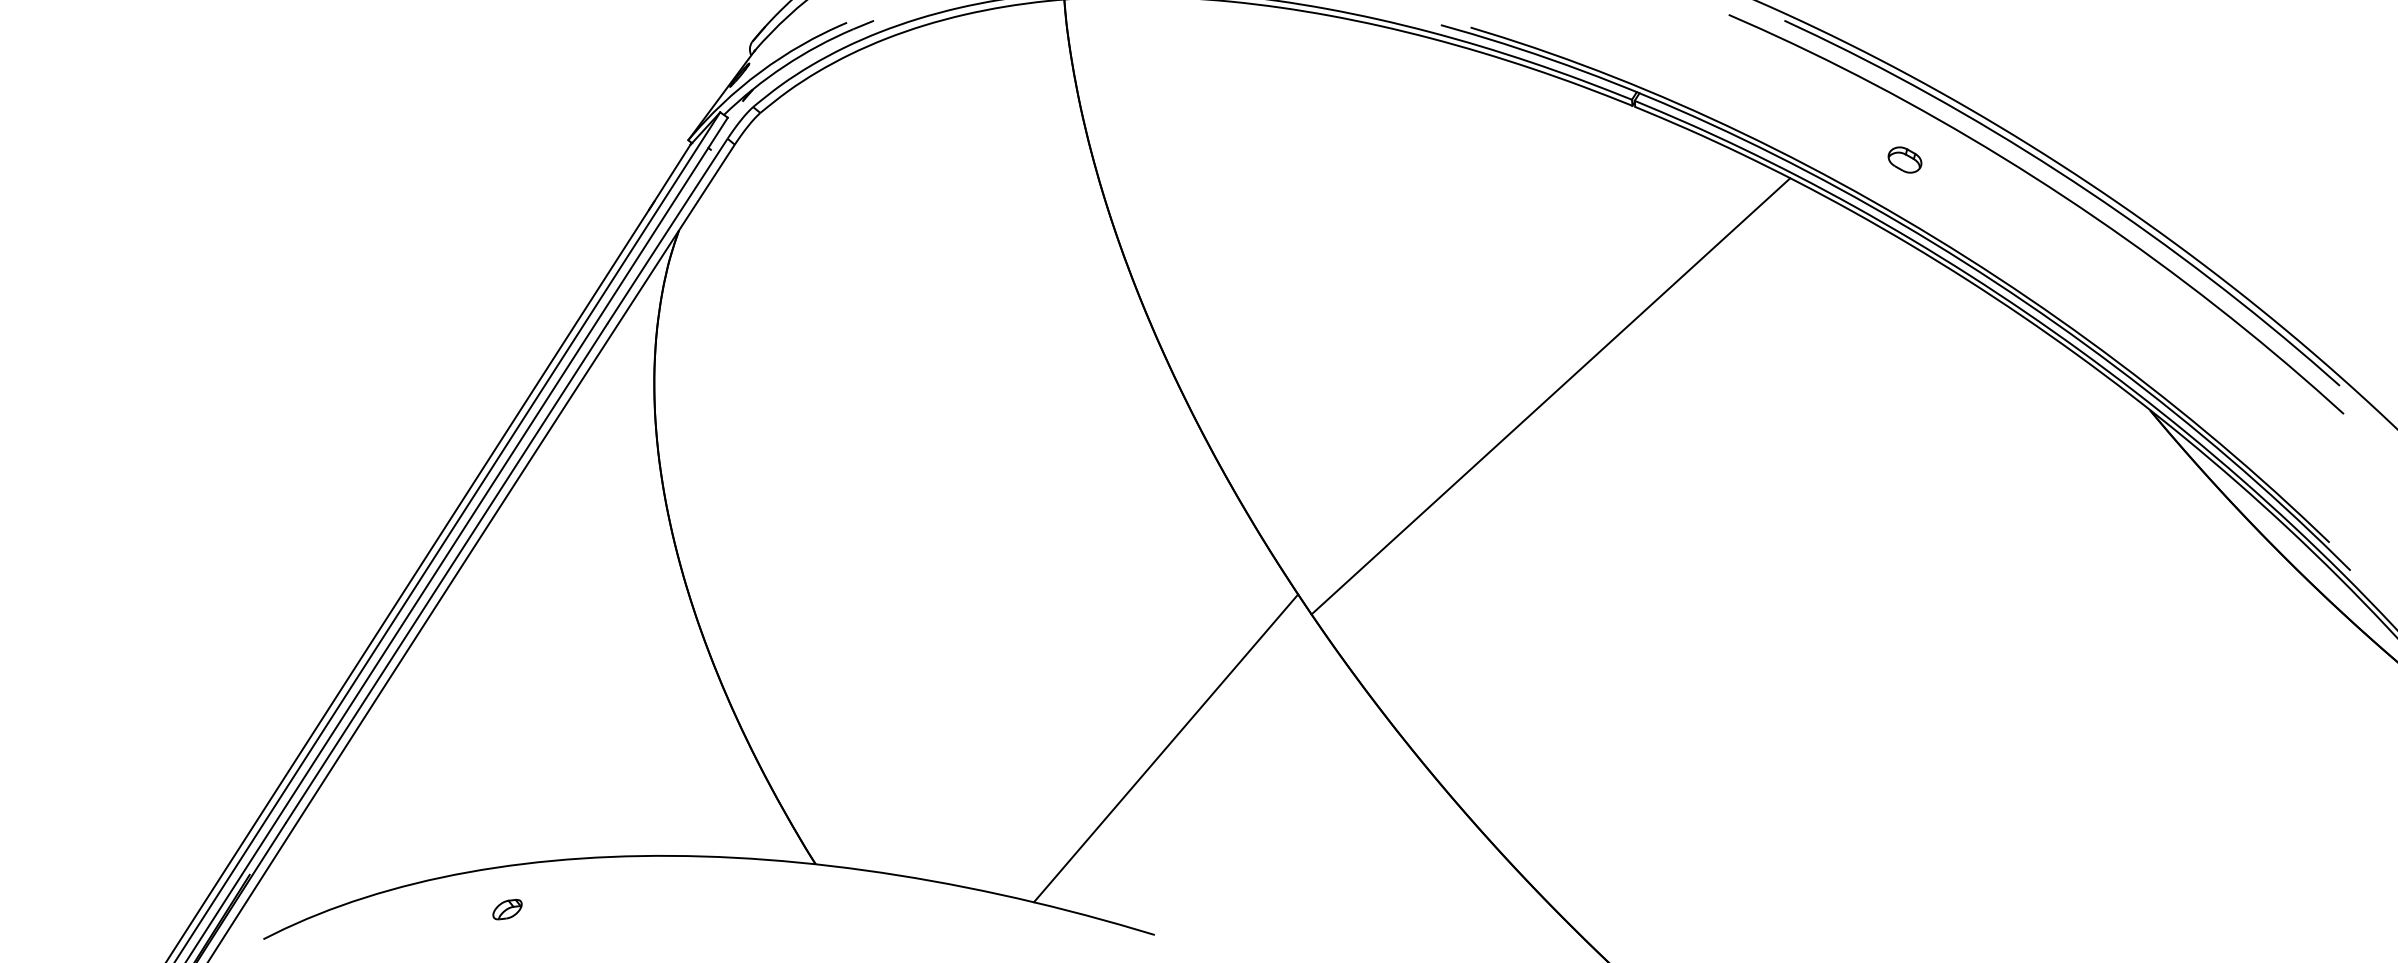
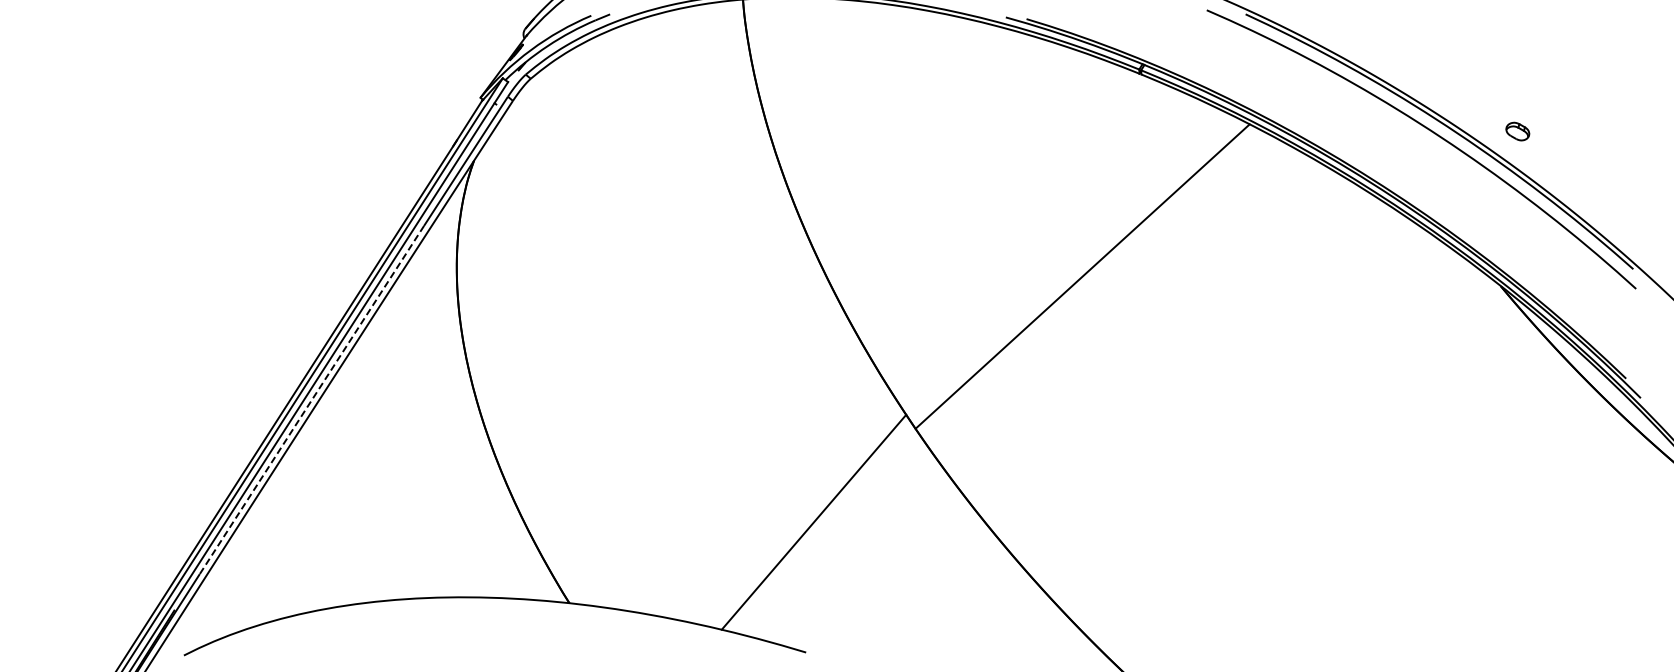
part: (1904, 159) -> (1517, 131), moved
line: (446, 573) -> (311, 400), solid -> dashed
part: (507, 909) -> (354, 634), removed

